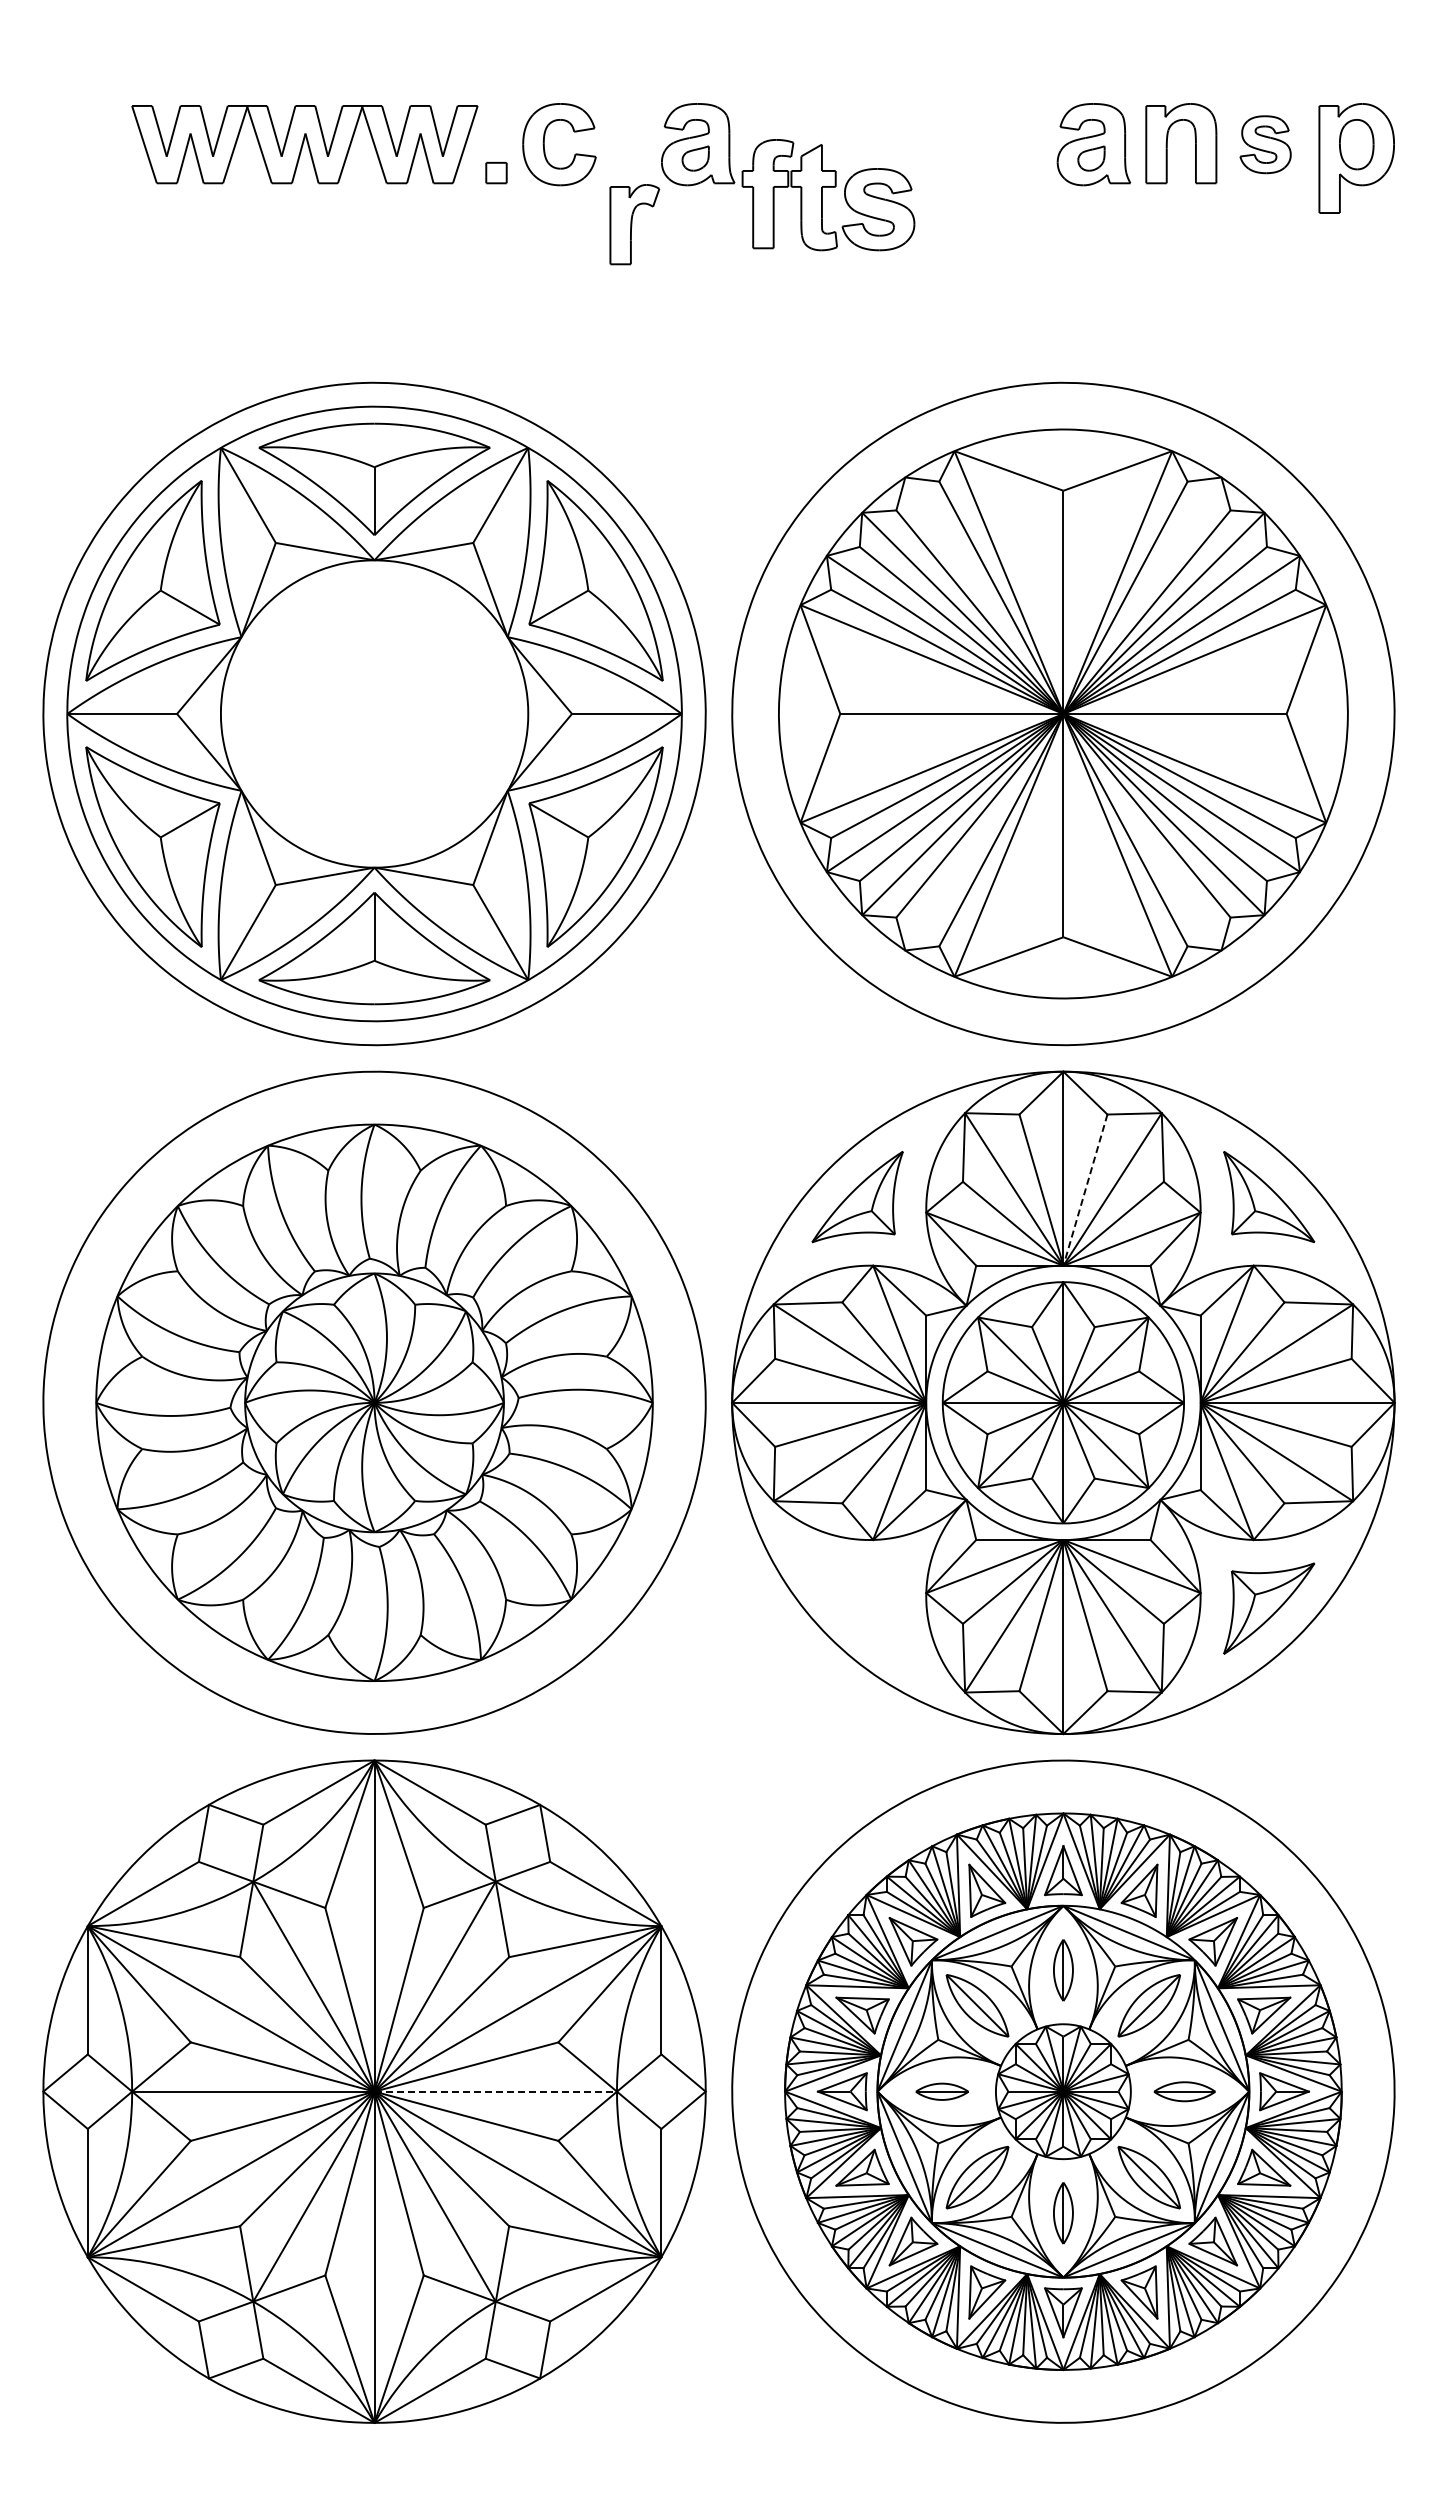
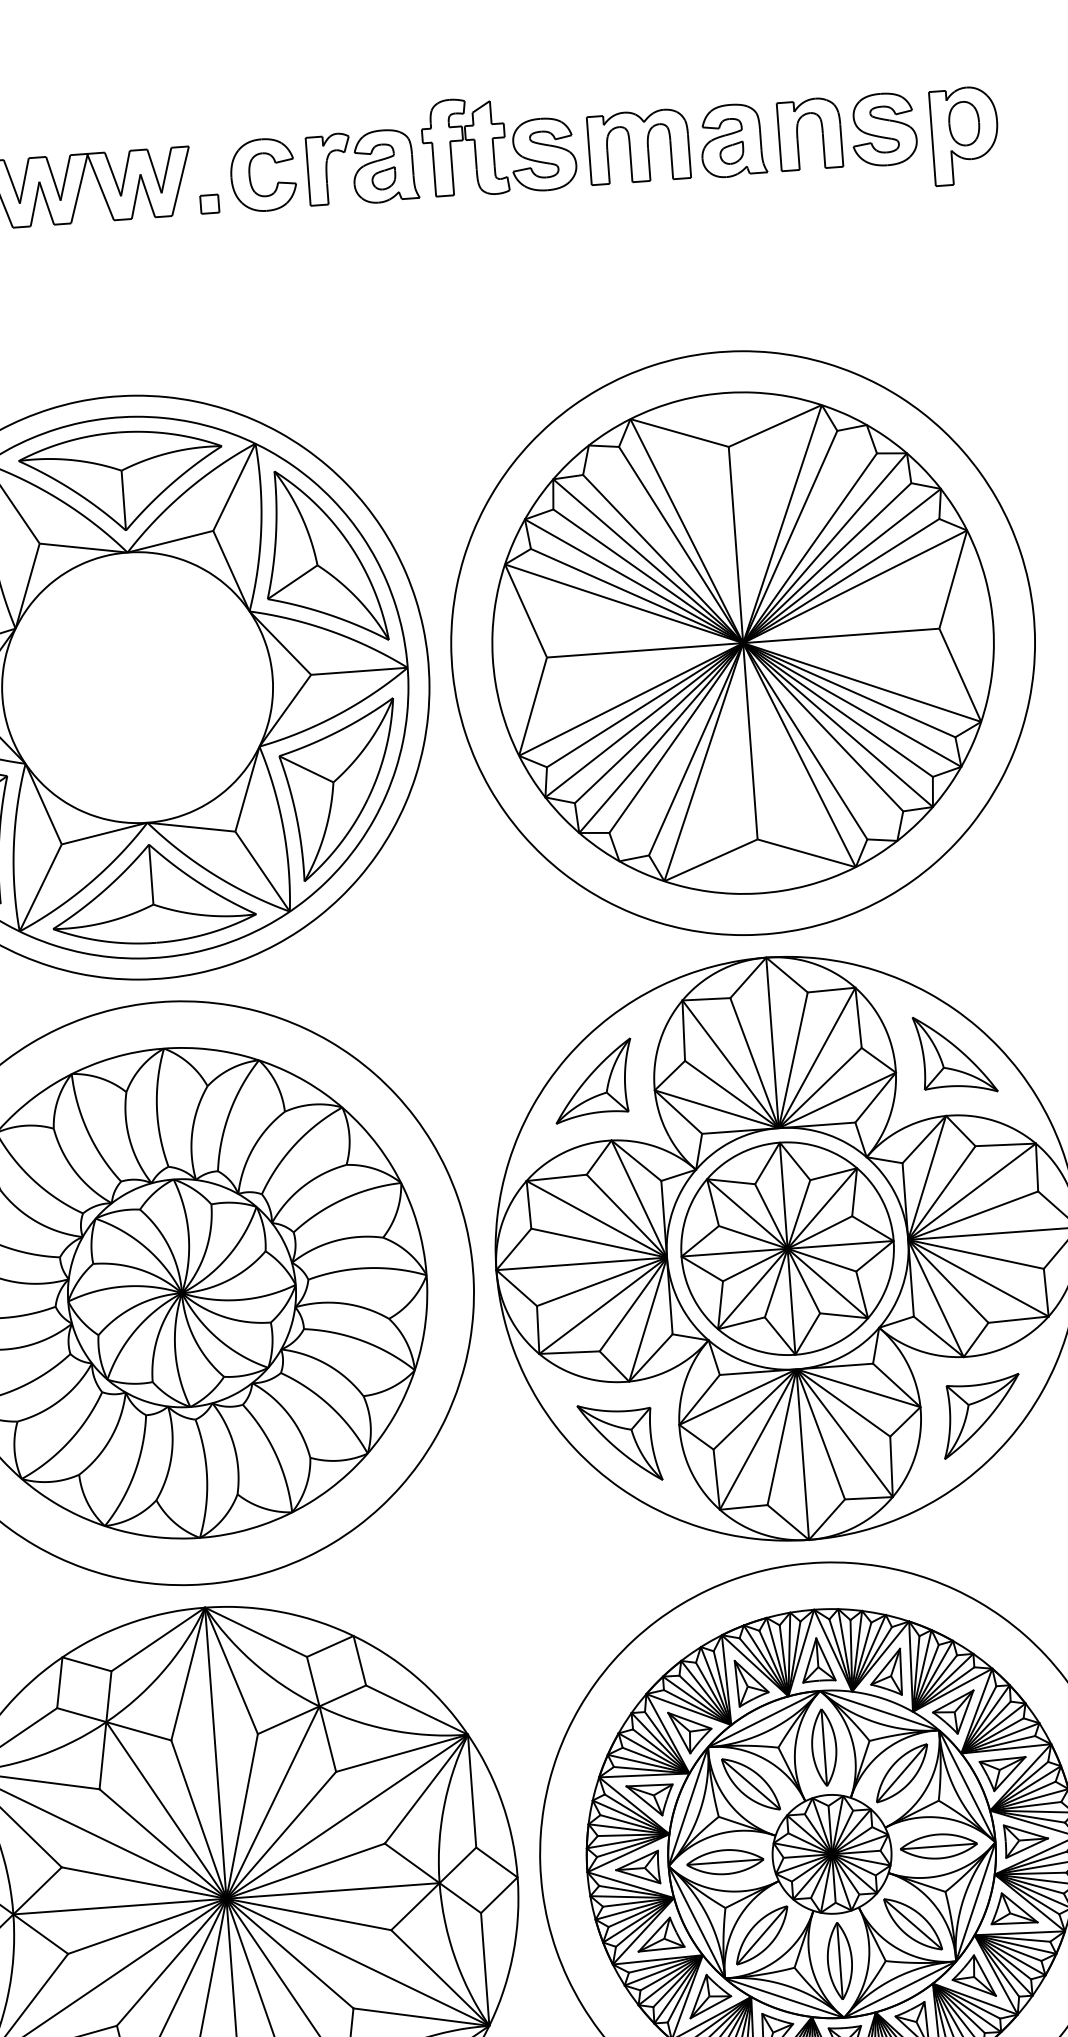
part: (986, 143) -> (638, 146), added
part: (1265, 144) -> (884, 129), size x1.43
part: (828, 195) -> (498, 145), moved
part: (634, 224) -> (329, 169), moved
line: (1085, 1190) -> (793, 1060), dashed -> solid
part: (857, 1608) -> (619, 1442), added
part: (1063, 1970) -> (824, 1747), size x1.43
line: (496, 2091) -> (333, 1890), dashed -> solid
part: (942, 2091) -> (725, 1861), size x1.67
part: (1184, 2091) -> (938, 1846), size x1.43
part: (1063, 2213) -> (840, 1961), size x1.43

